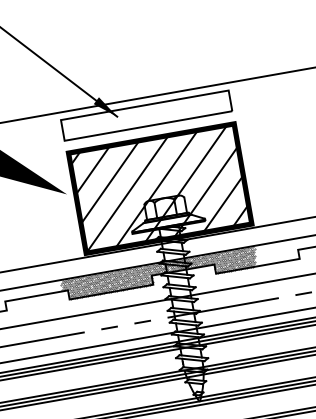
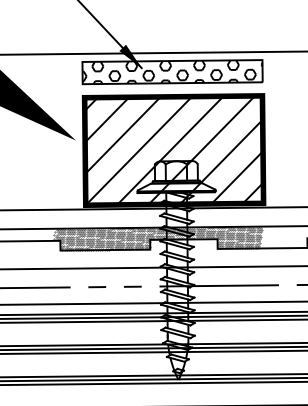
hatch: (190, 107) -> (219, 71), added
hatch: (104, 122) -> (127, 71), added

